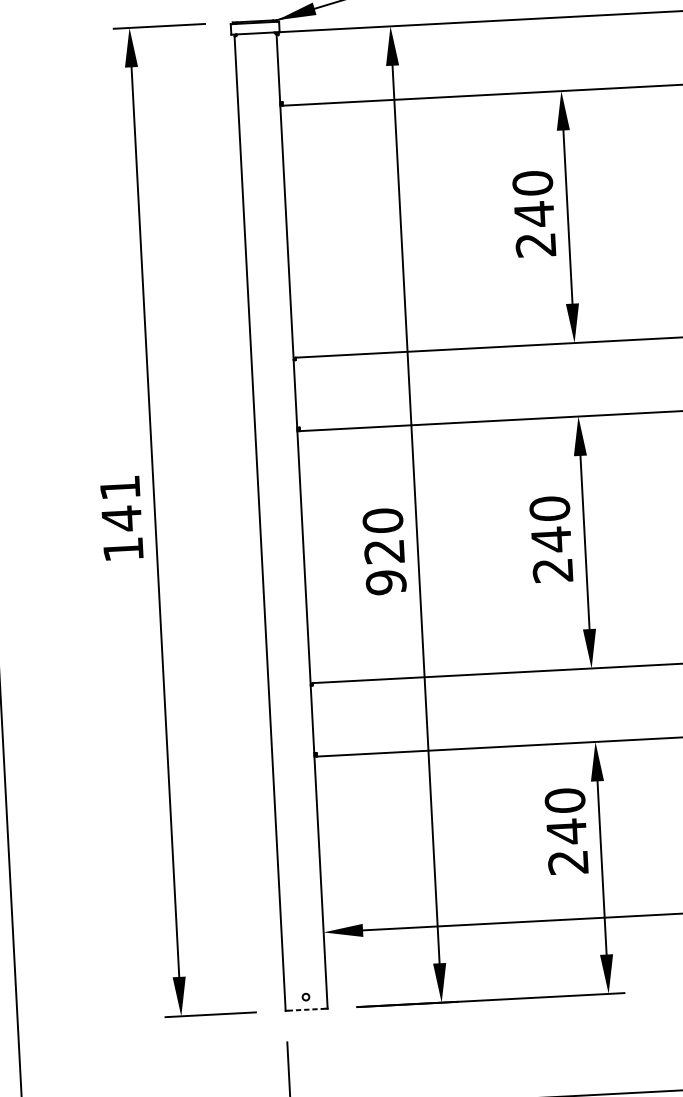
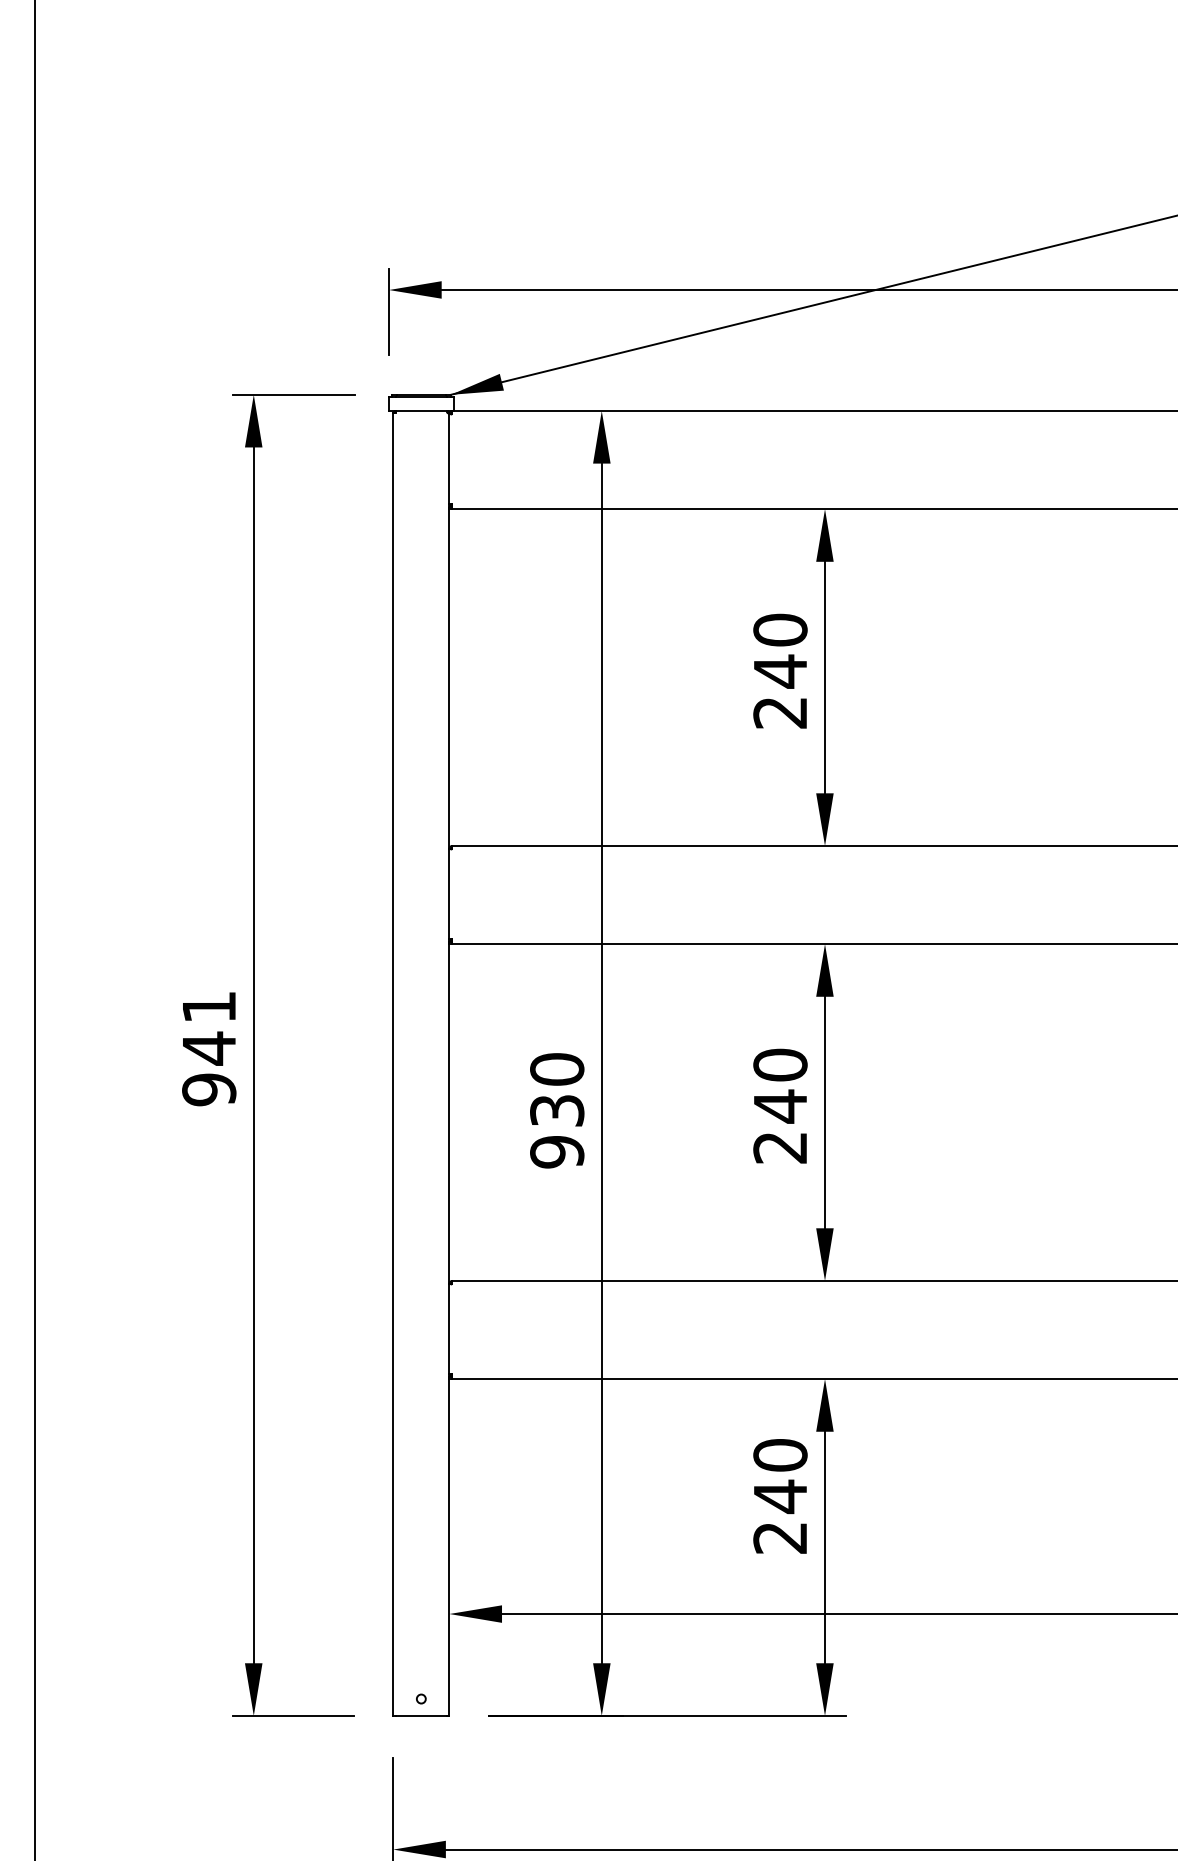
text: (123, 549) -> (209, 1089), 141 -> 941
text: (384, 551) -> (557, 1110), 920 -> 930
line: (306, 1009) -> (421, 1715), dashed -> solid

